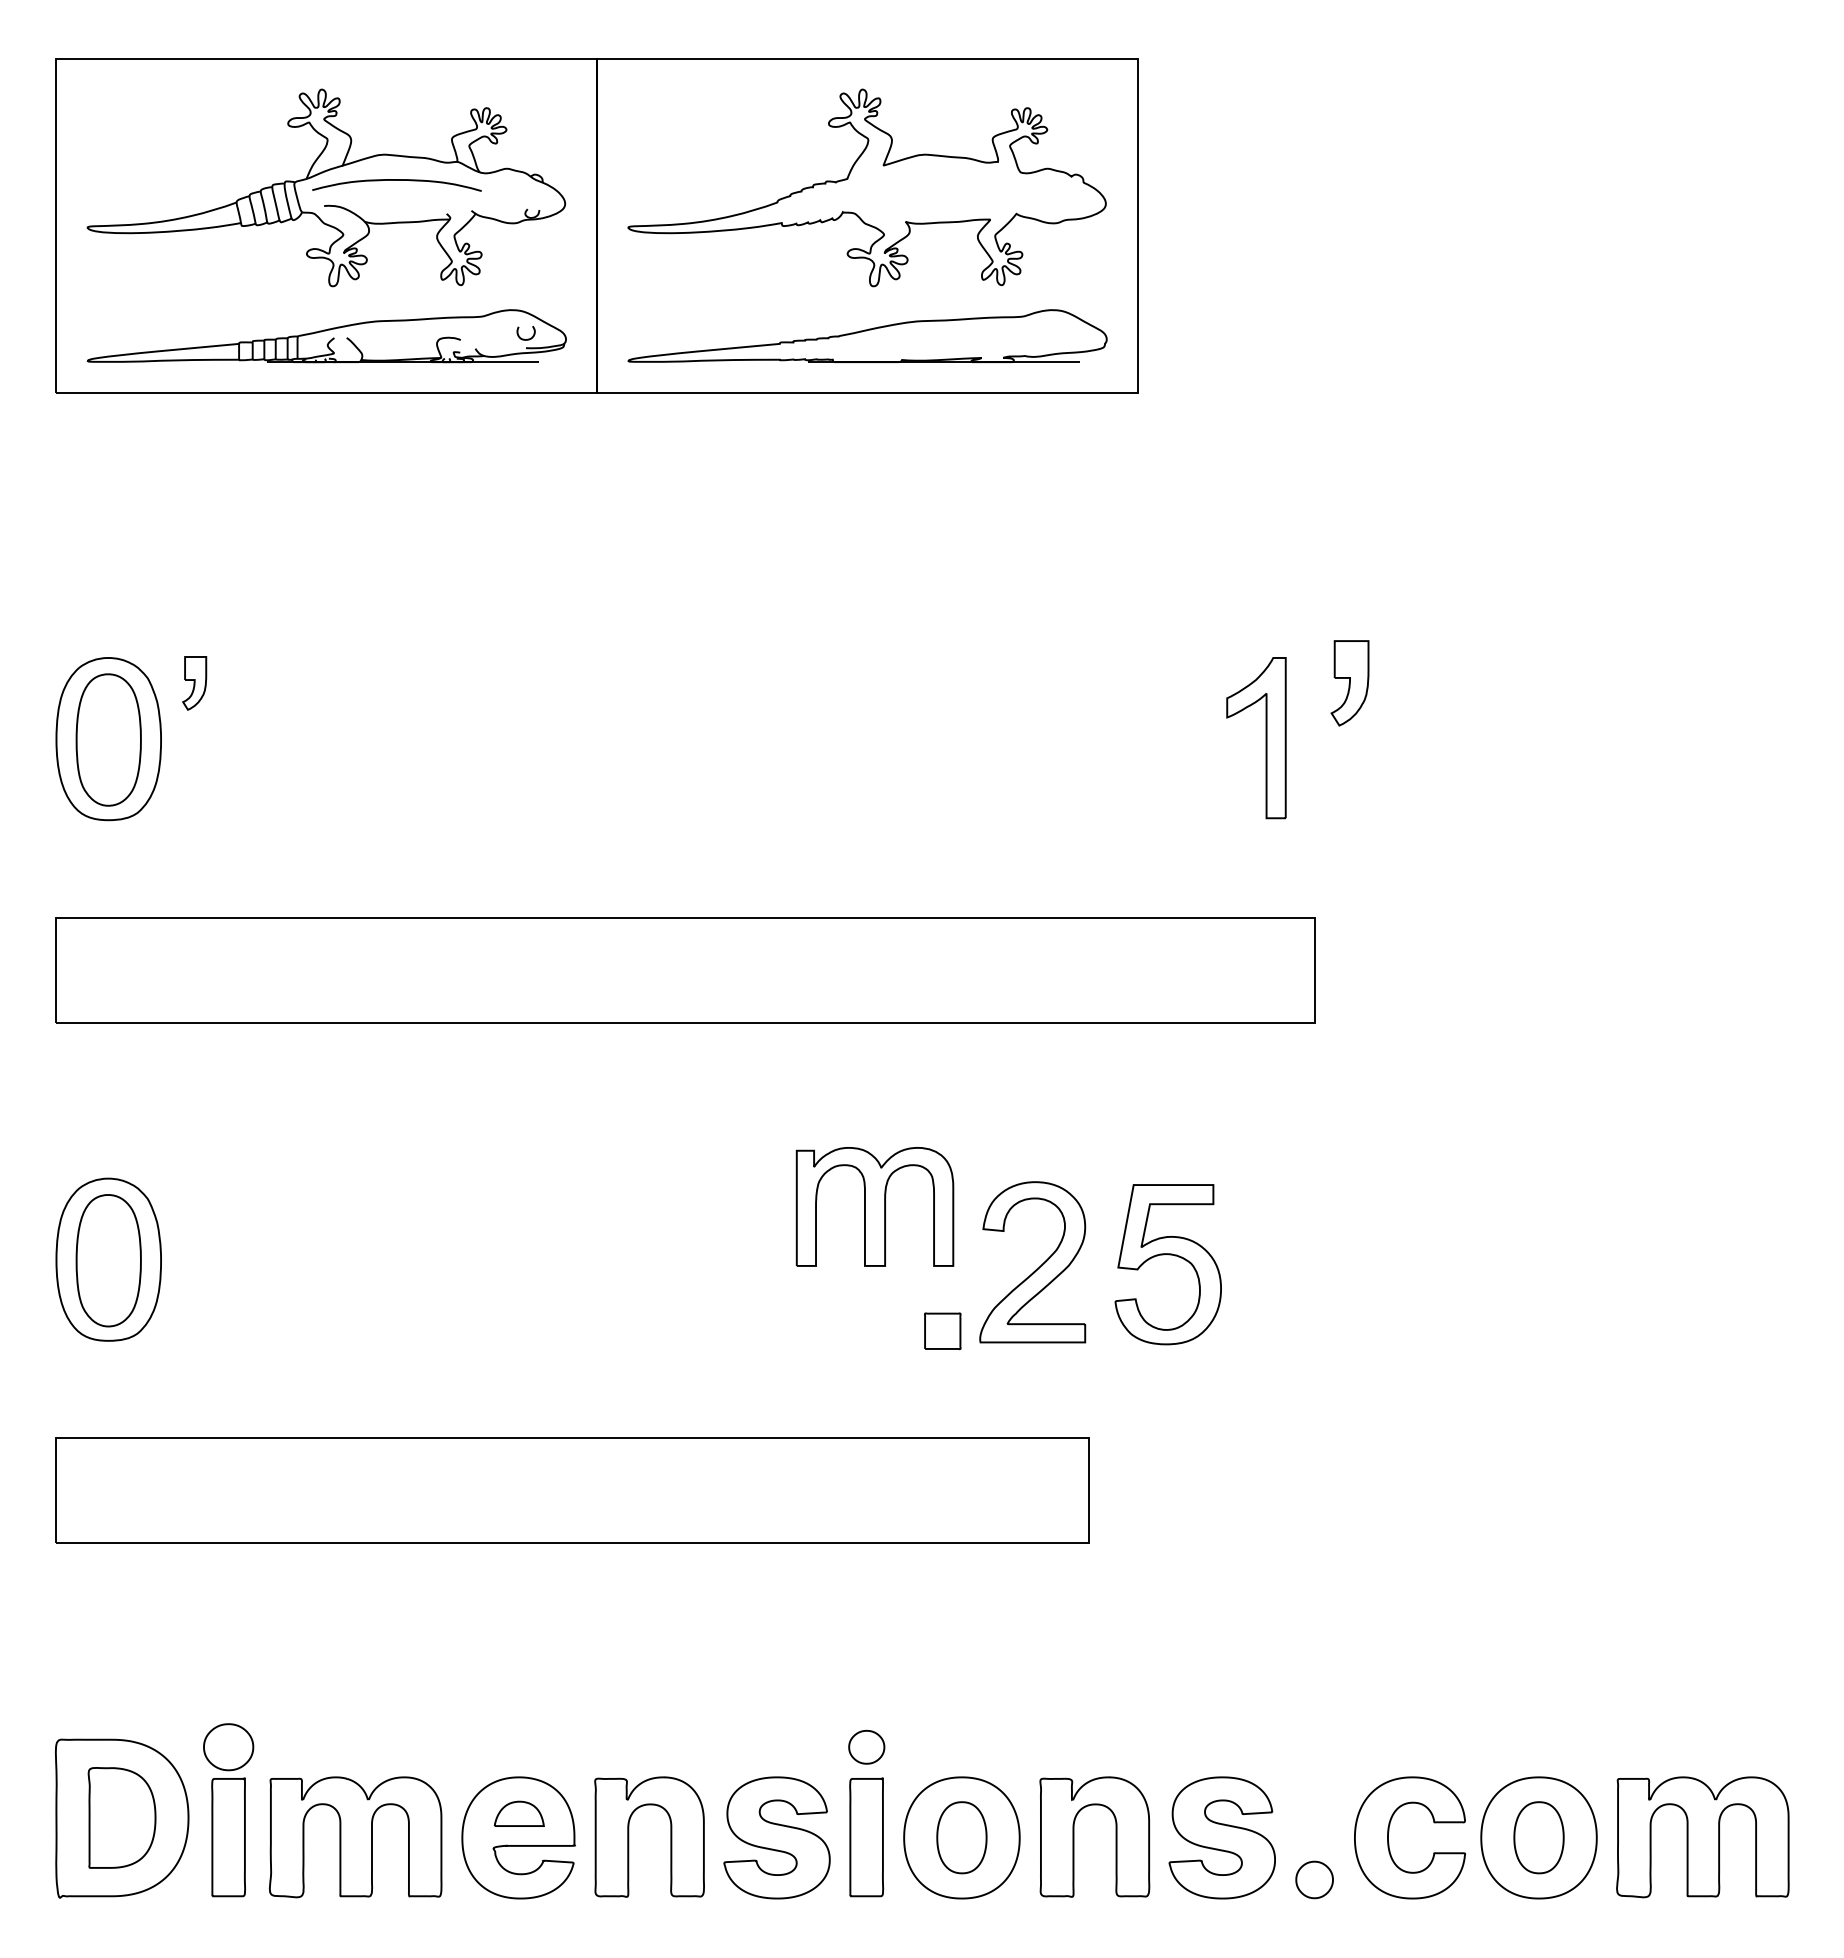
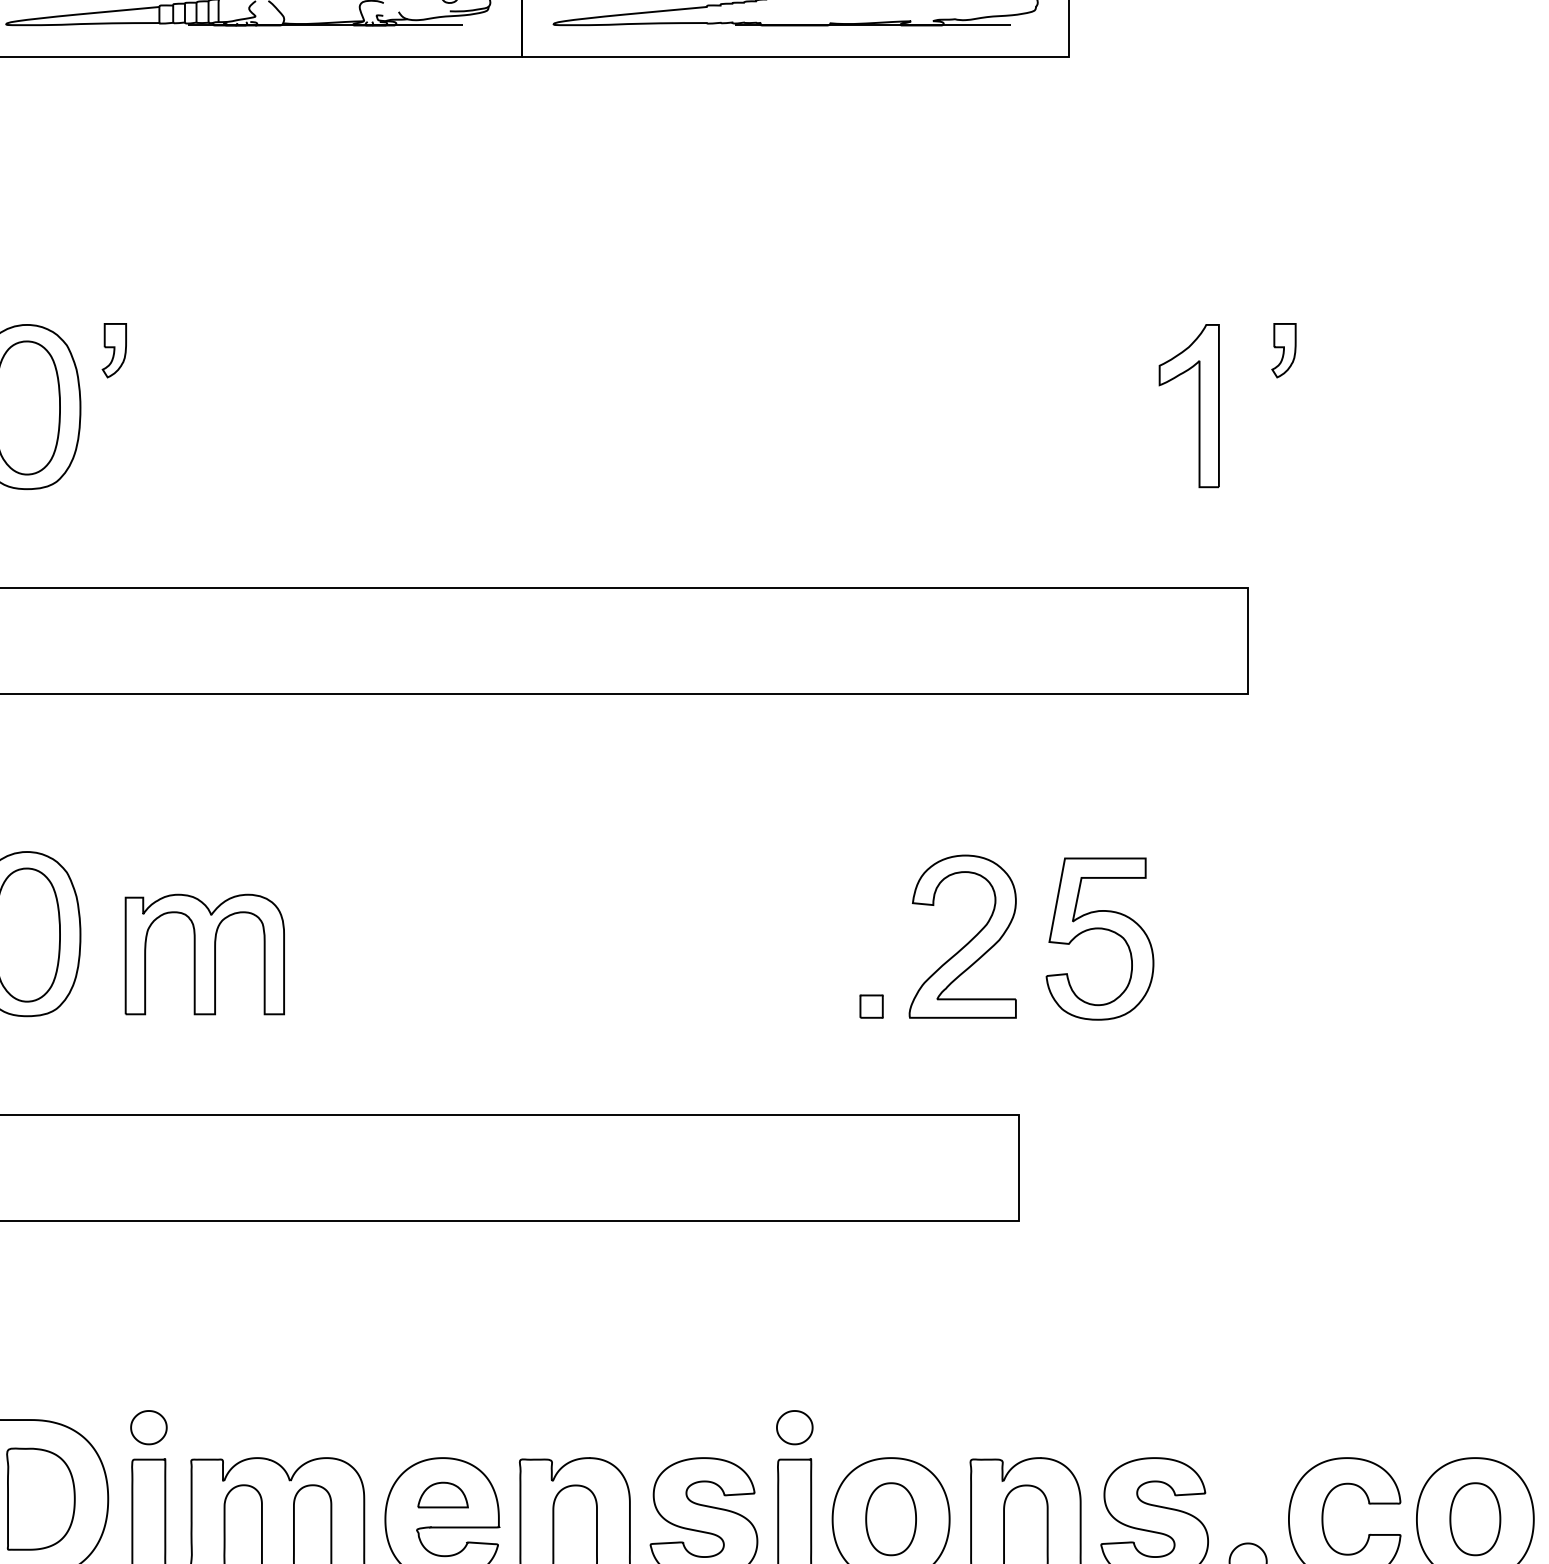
part: (1349, 683) -> (1283, 350), size x0.62
part: (874, 1206) -> (204, 954), moved
part: (942, 1331) -> (871, 1006), size x0.62
part: (228, 1747) -> (148, 1427), size x0.71

